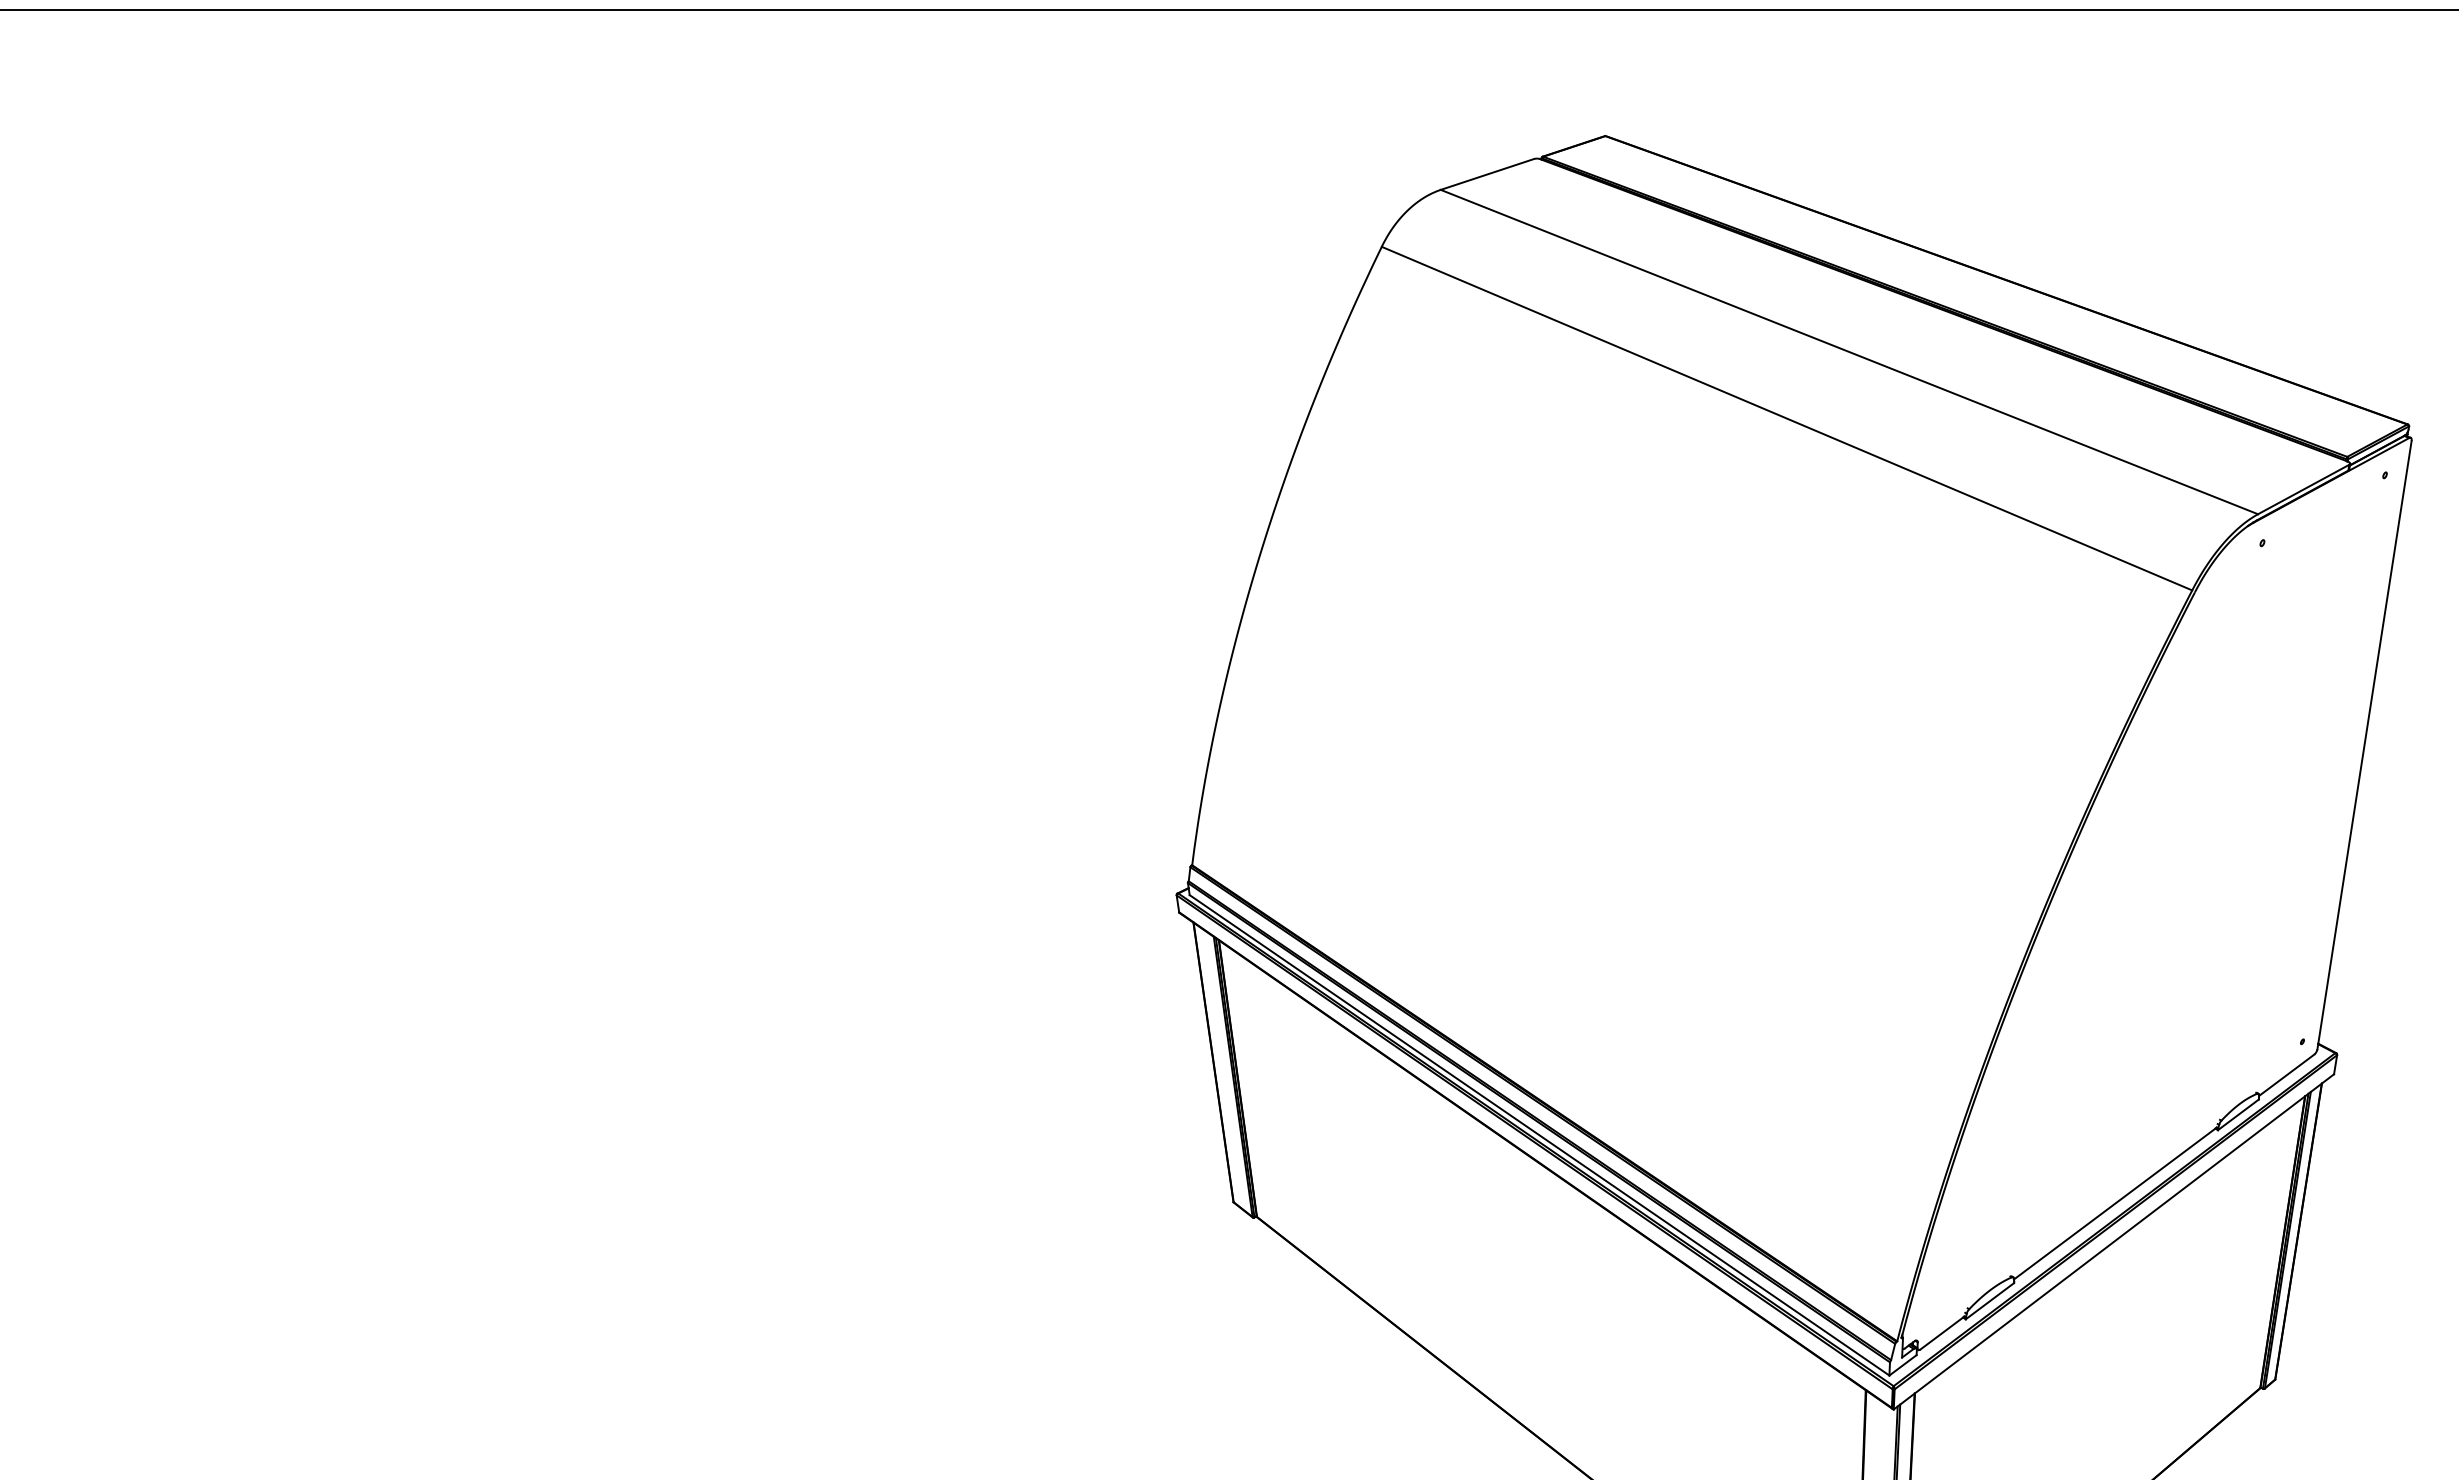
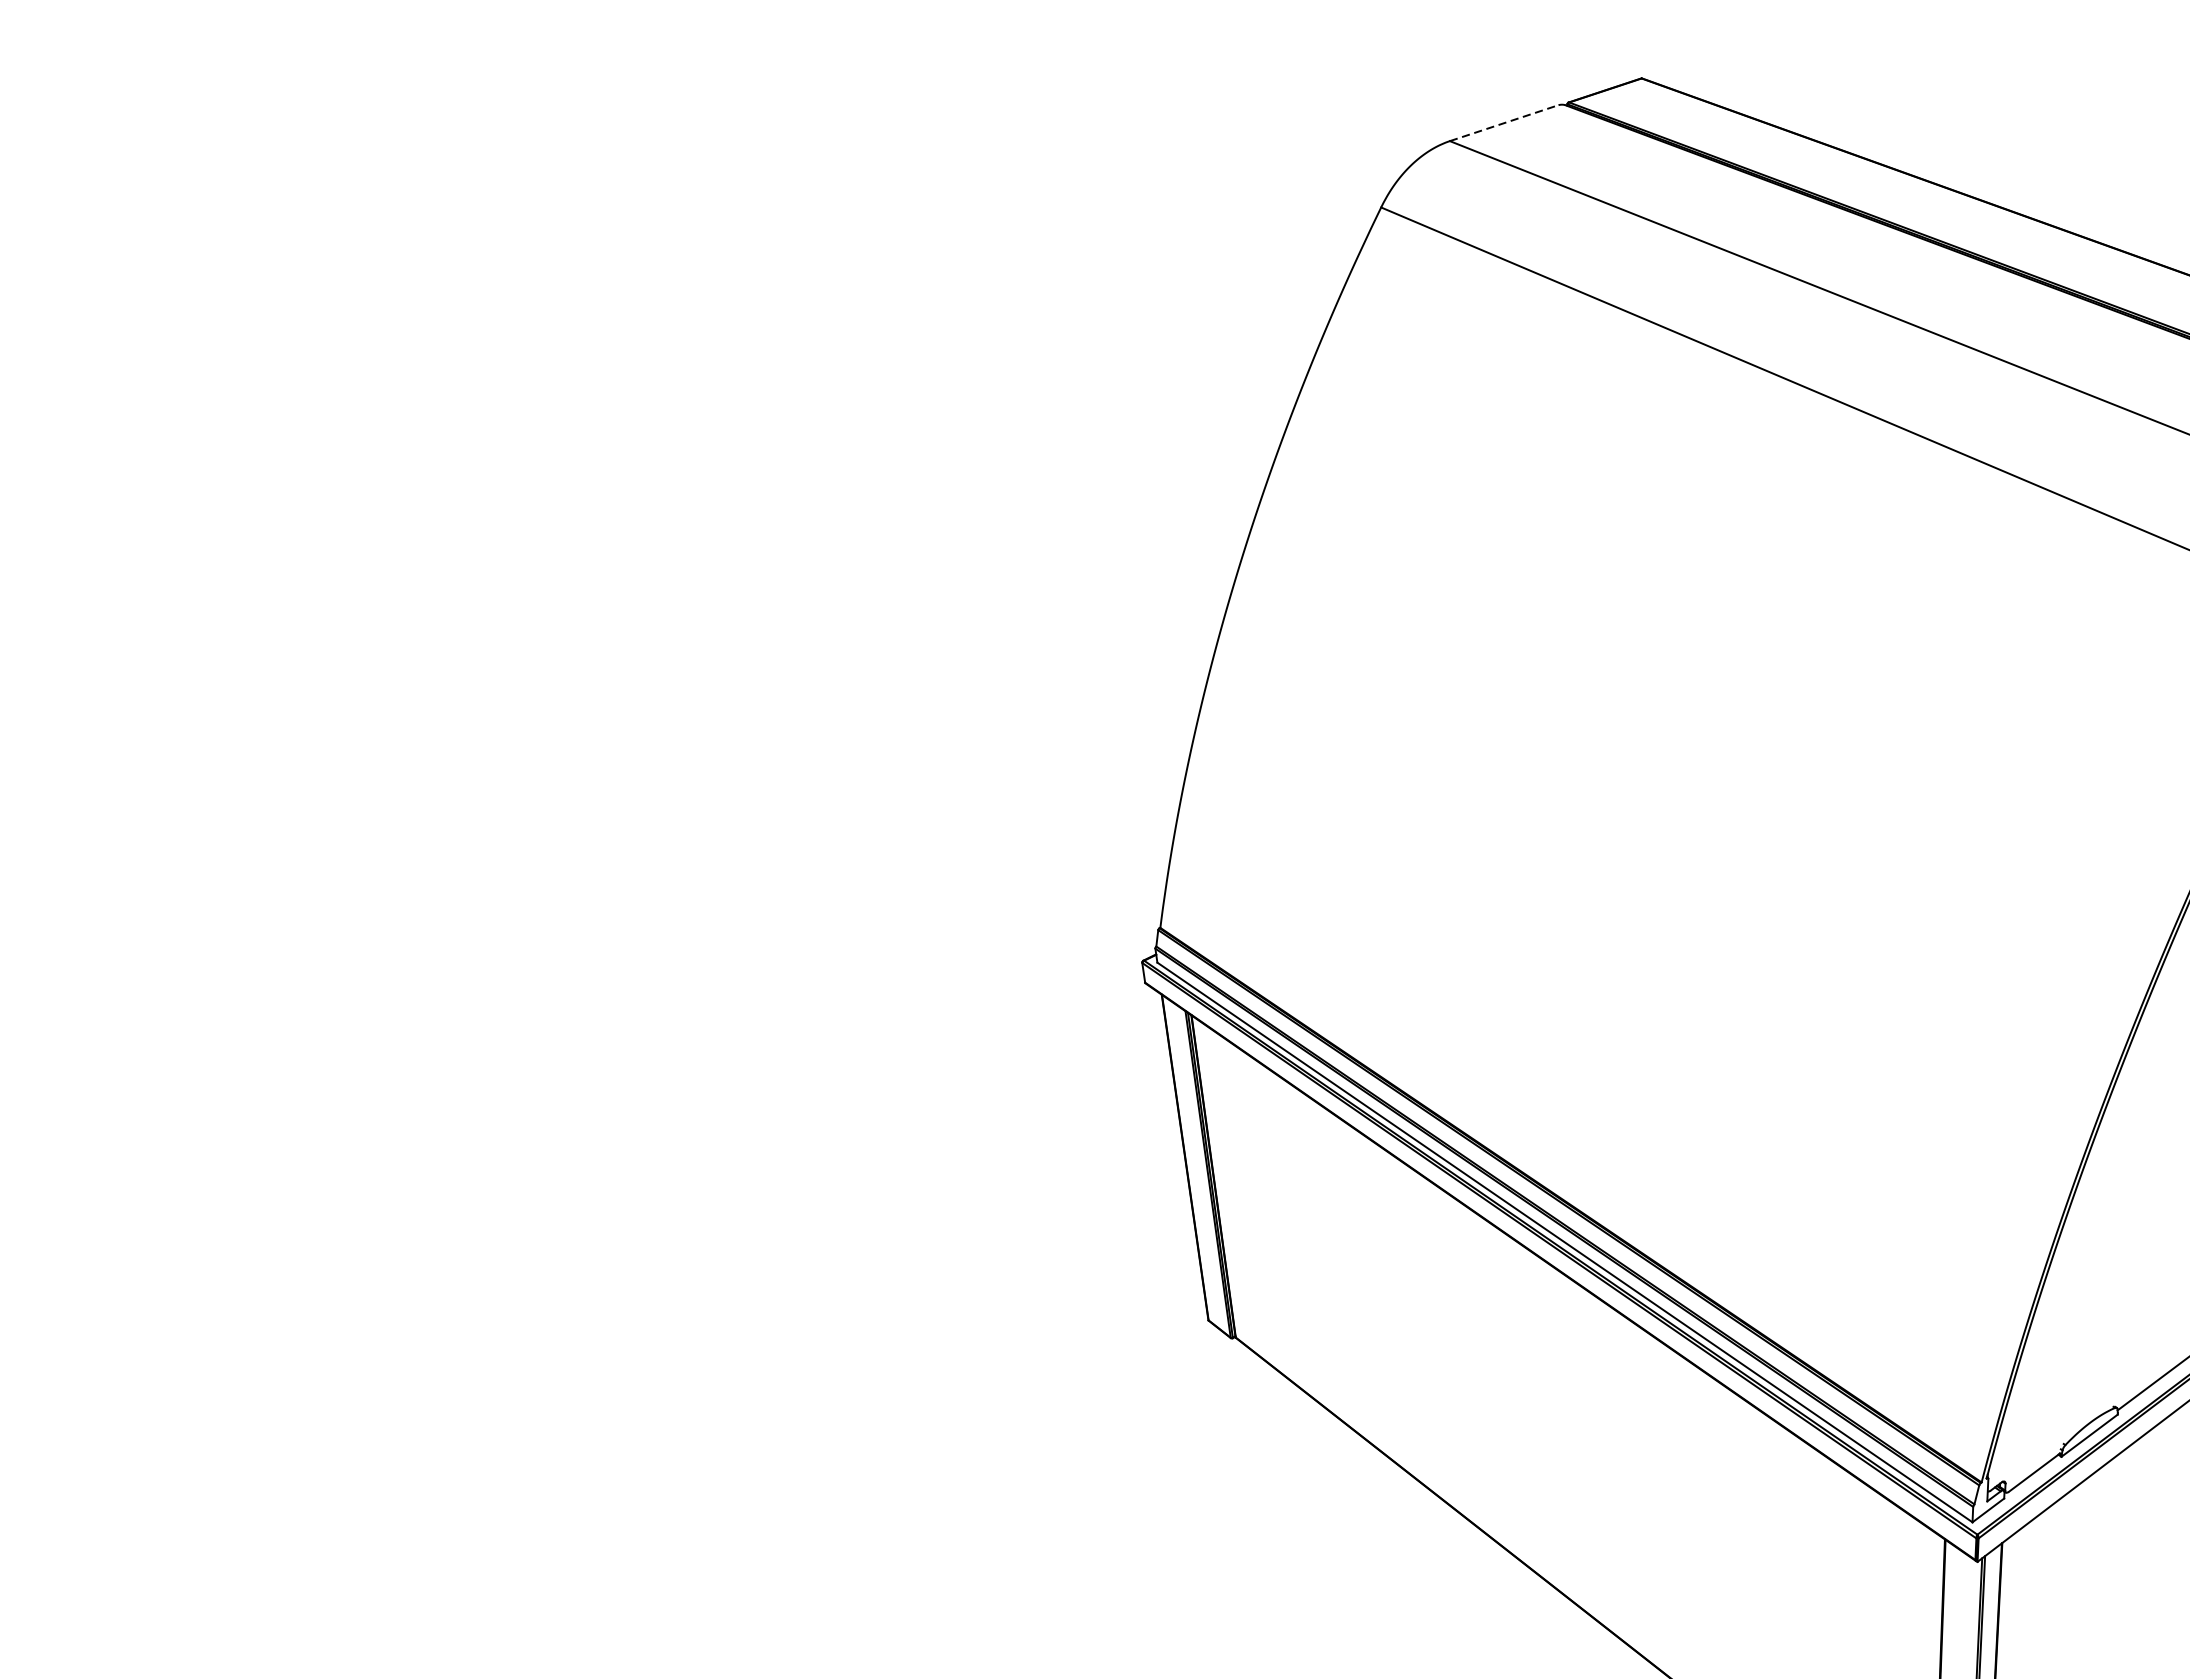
line: (1487, 174) -> (1504, 123), solid -> dashed

